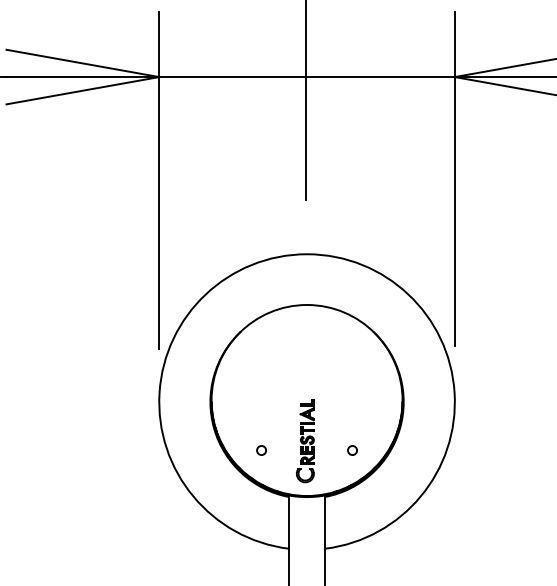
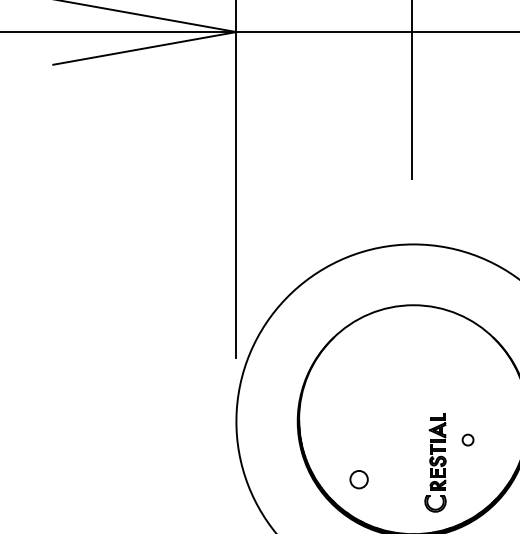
part: (304, 441) -> (434, 462), moved
circle: (261, 450) -> (358, 479), size x1.6
circle: (352, 450) -> (468, 440), moved

